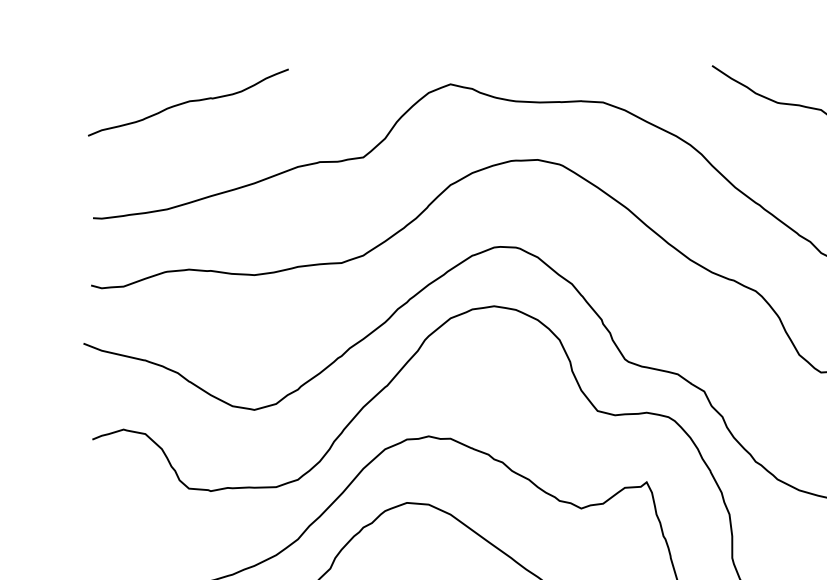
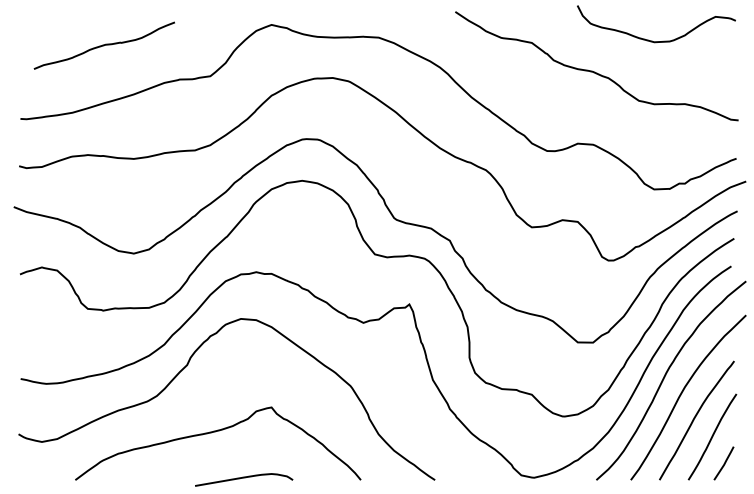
curve: (187, 102) -> (103, 45), moved

